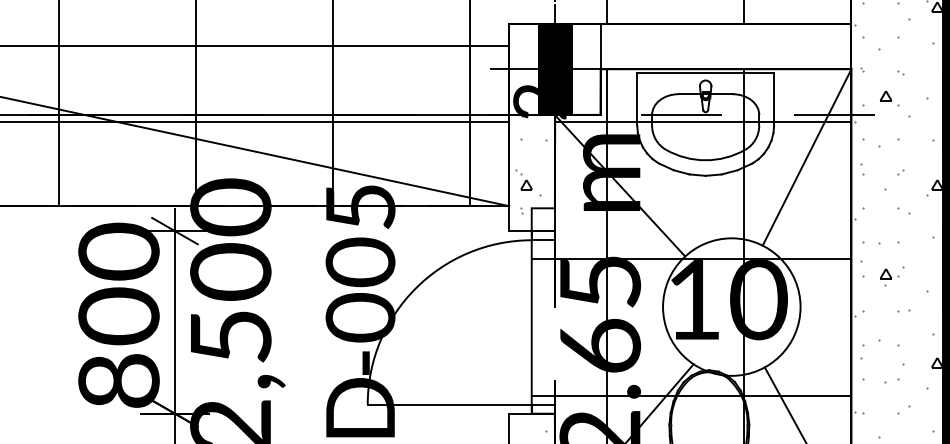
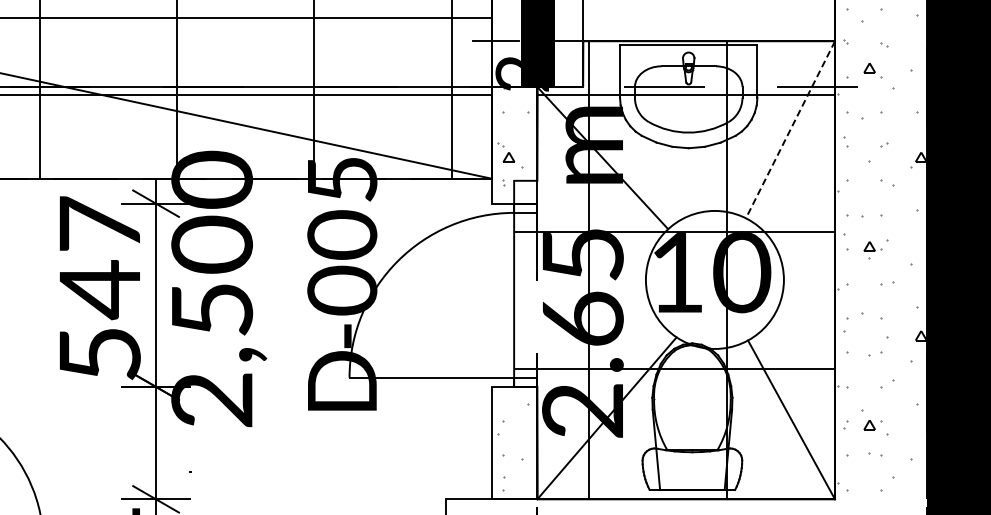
line: (807, 158) -> (790, 130), solid -> dashed
text: (118, 315) -> (99, 288), 800 -> 547

